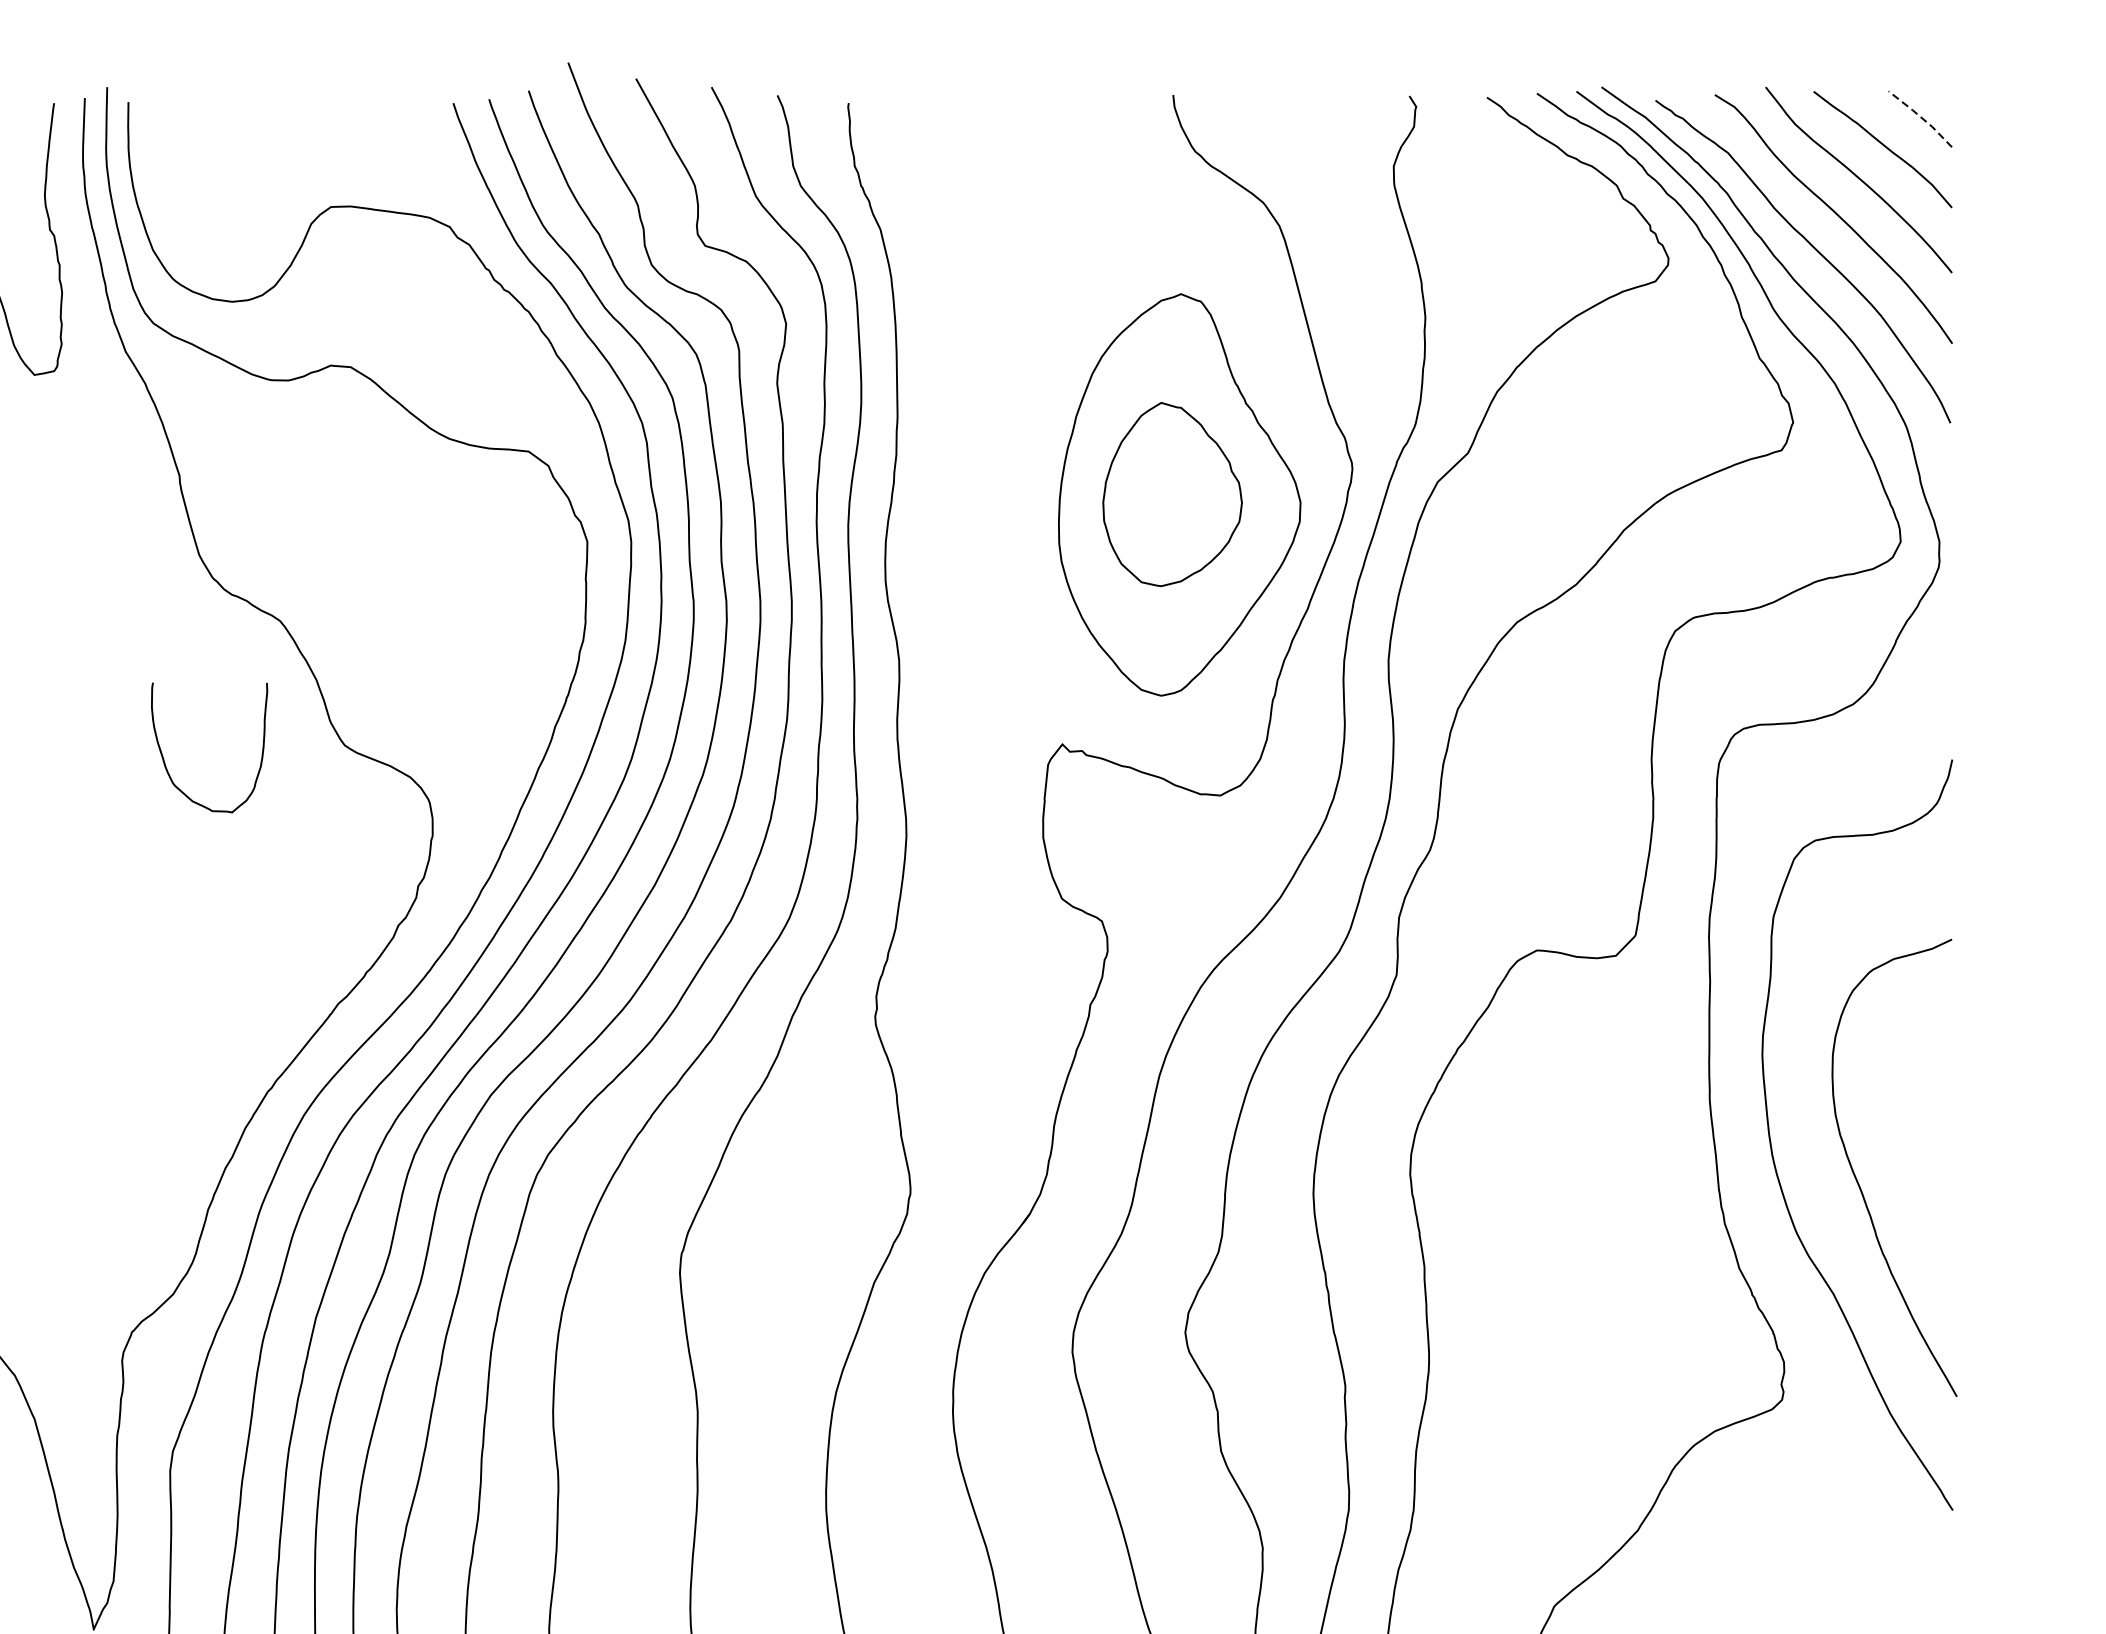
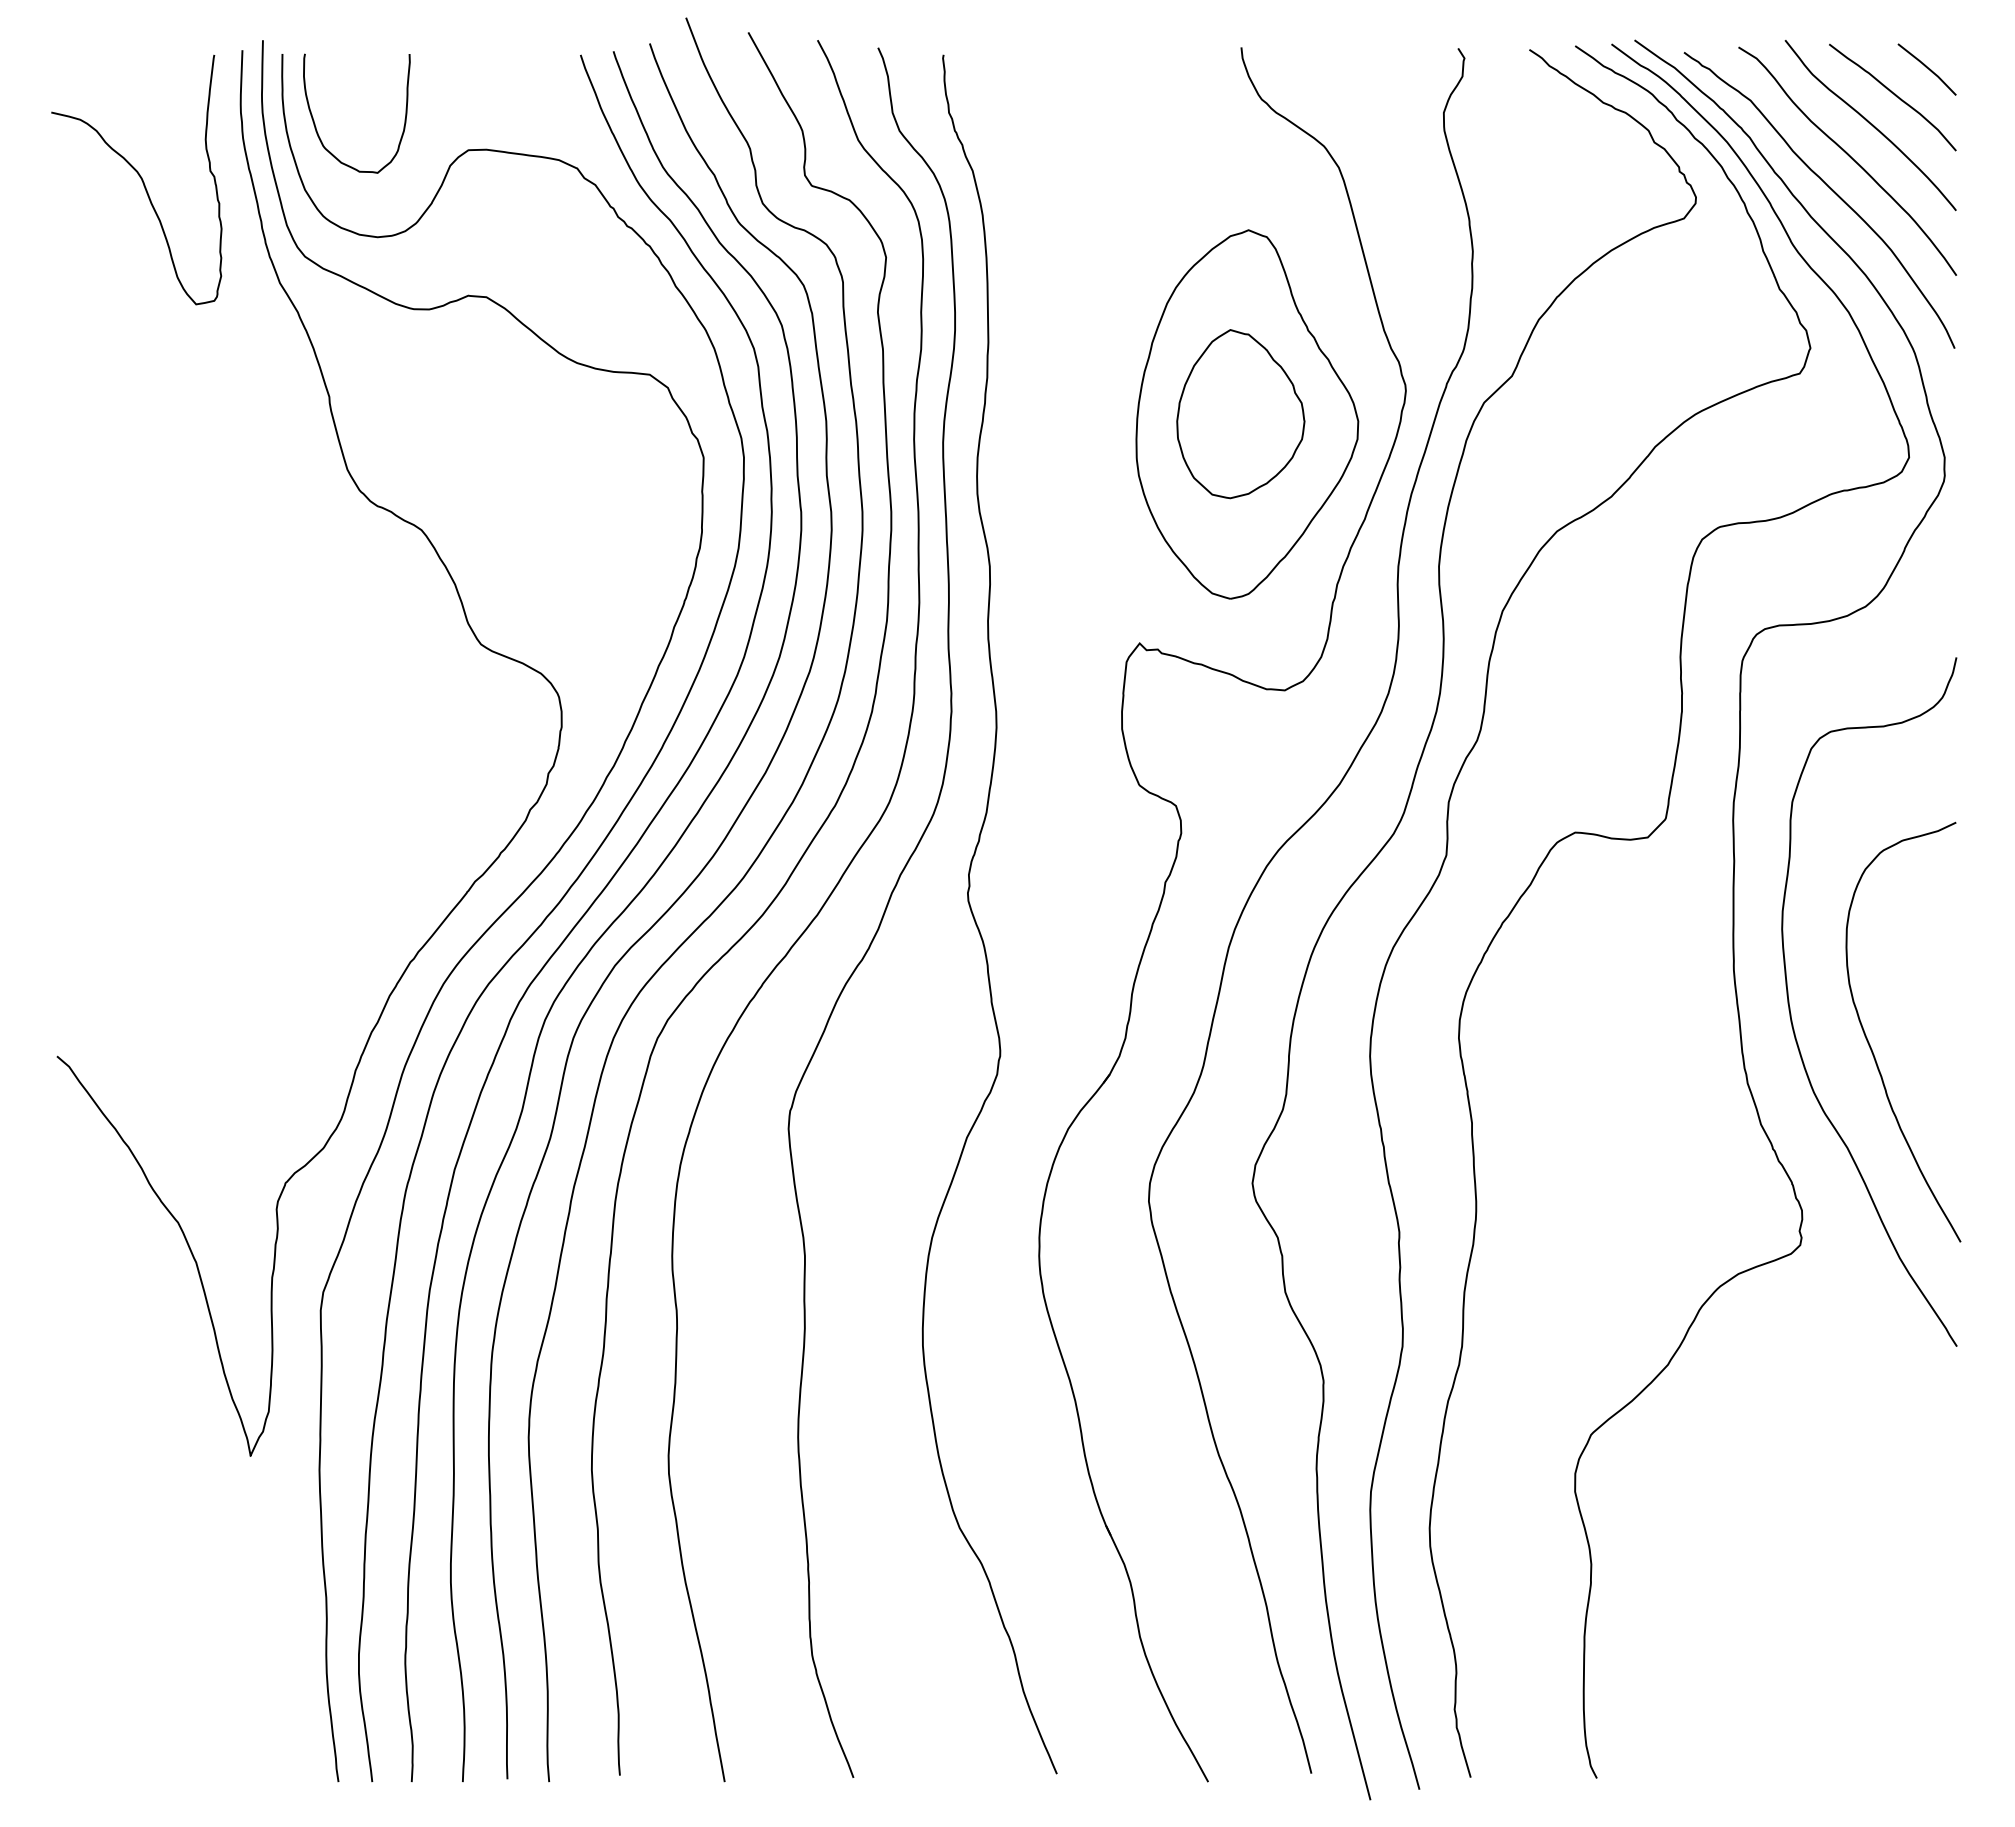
line: (1921, 117) -> (1928, 68), dashed -> solid
curve: (164, 758) -> (315, 123), moved

